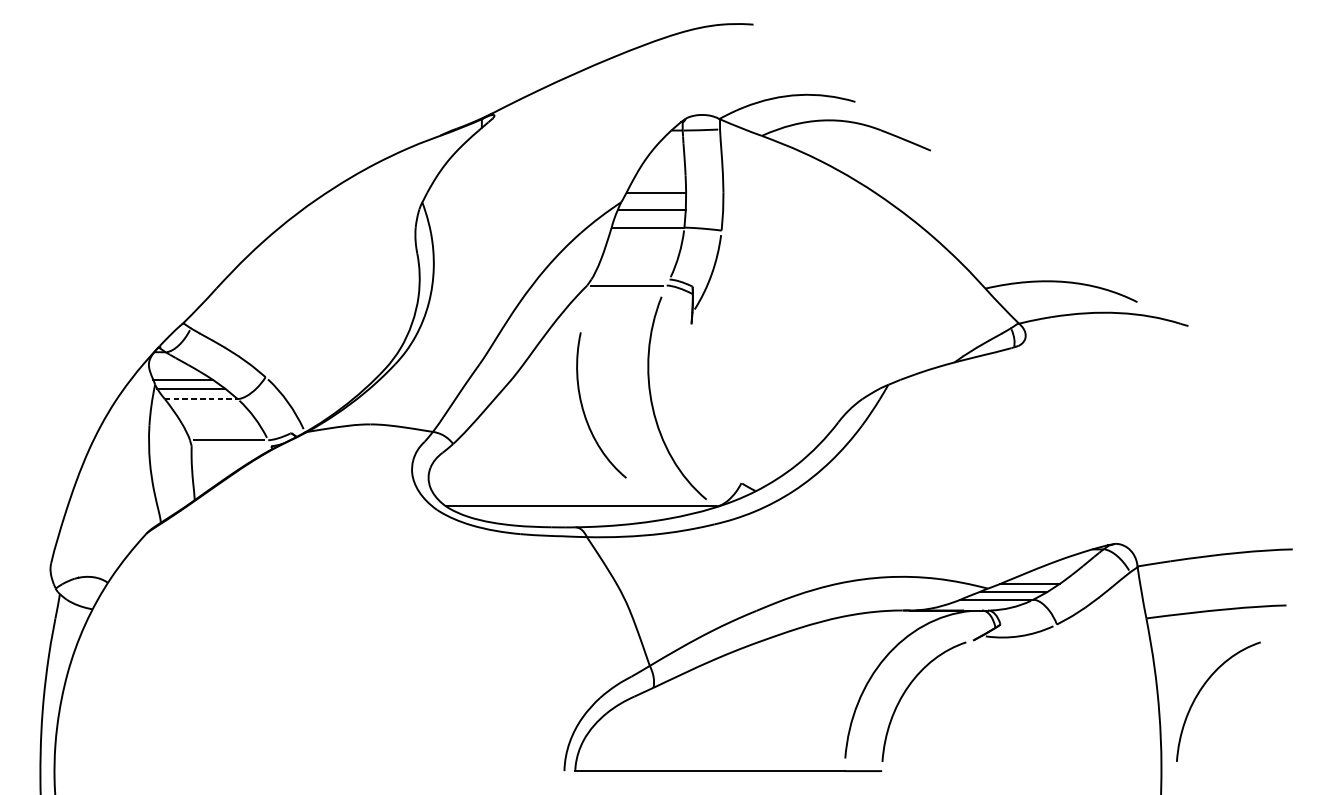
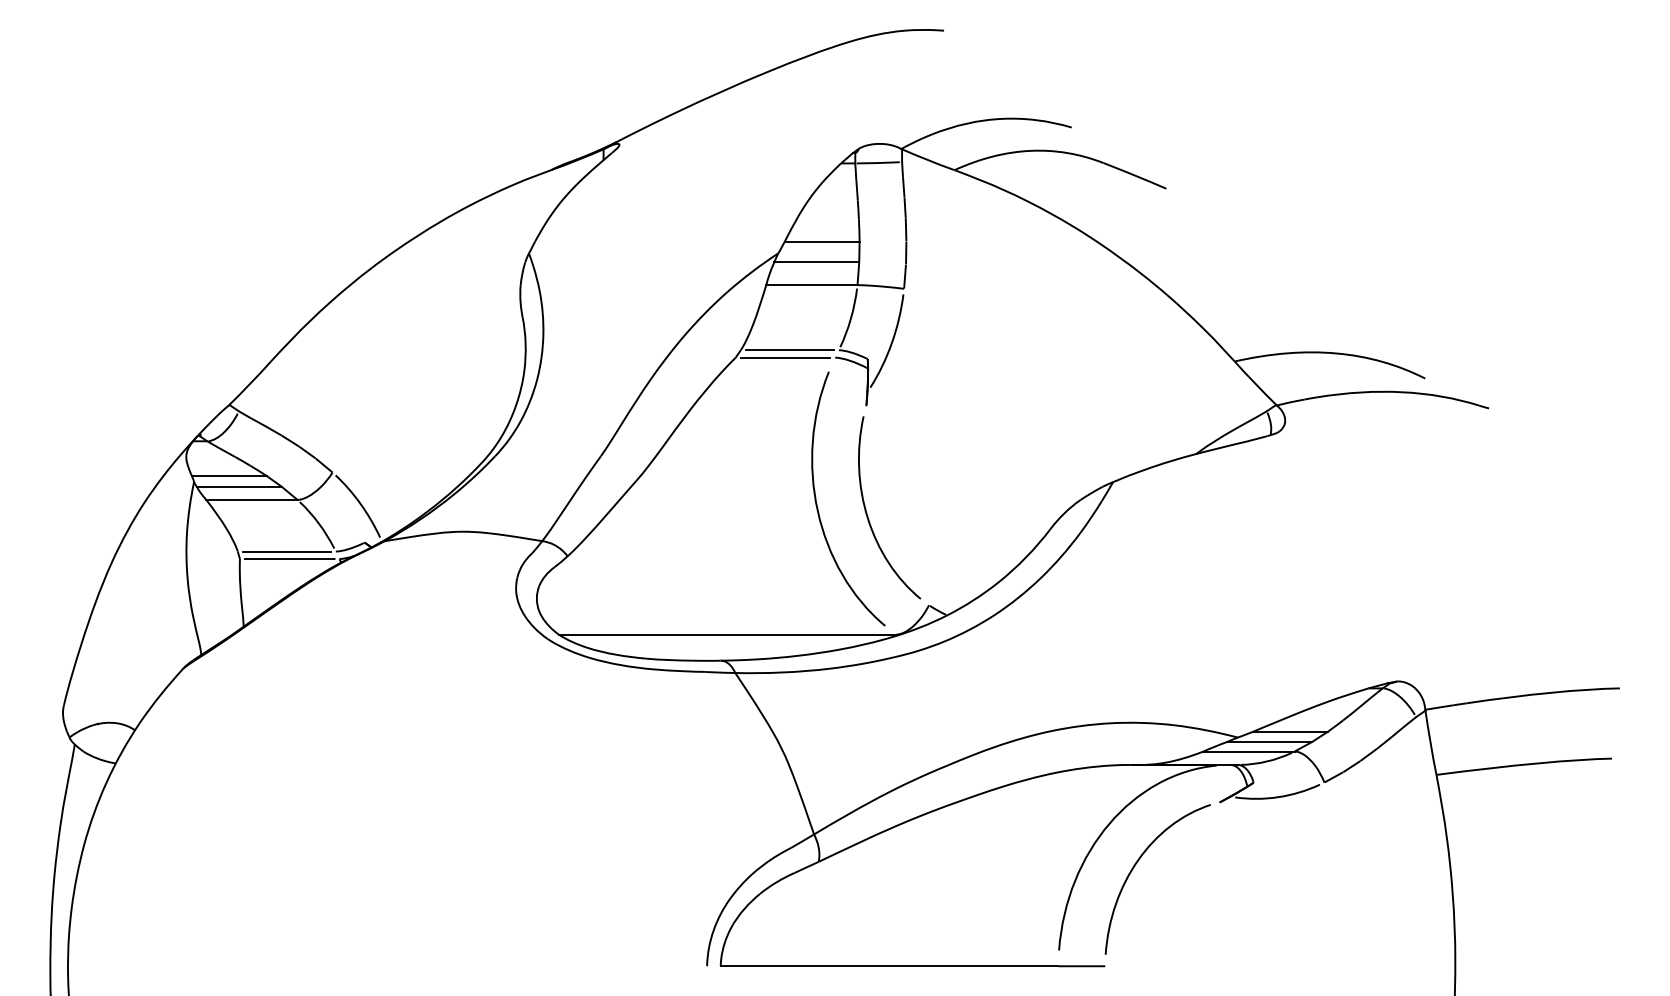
line: (630, 279) -> (789, 350), added
line: (200, 398) -> (251, 499), dashed -> solid
curve: (583, 409) -> (867, 512), moved
line: (231, 446) -> (289, 559), added
curve: (1200, 691) -> (1504, 866), removed

